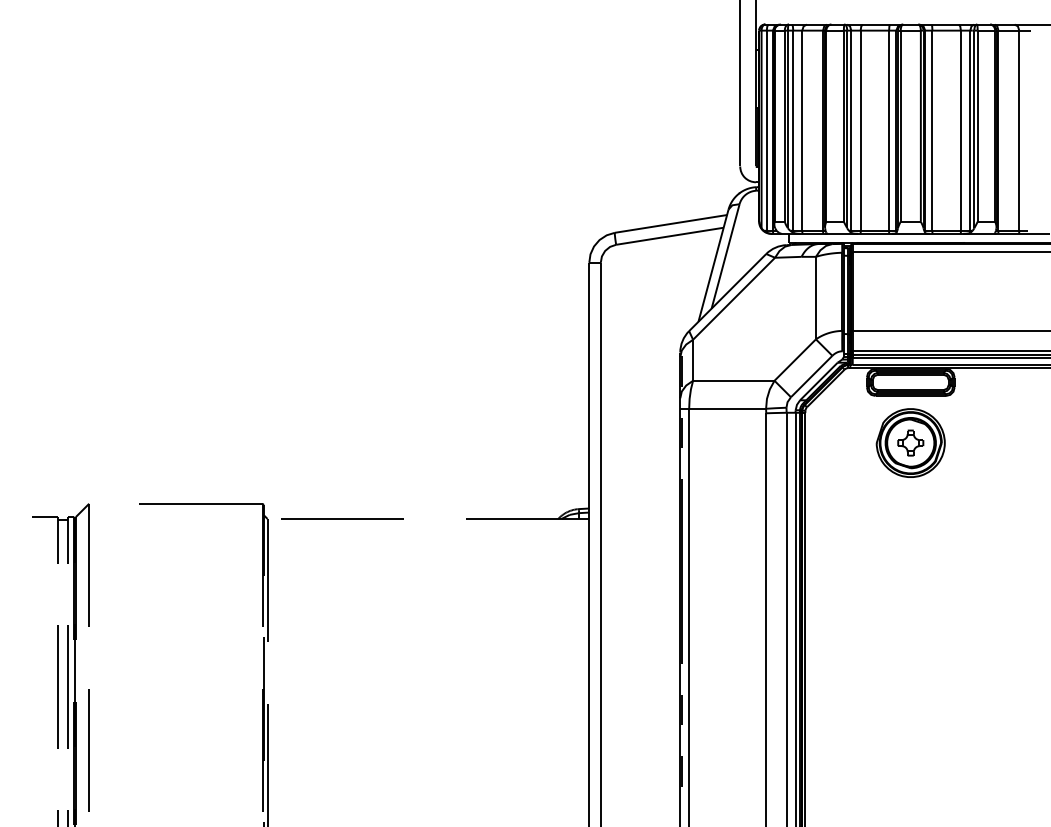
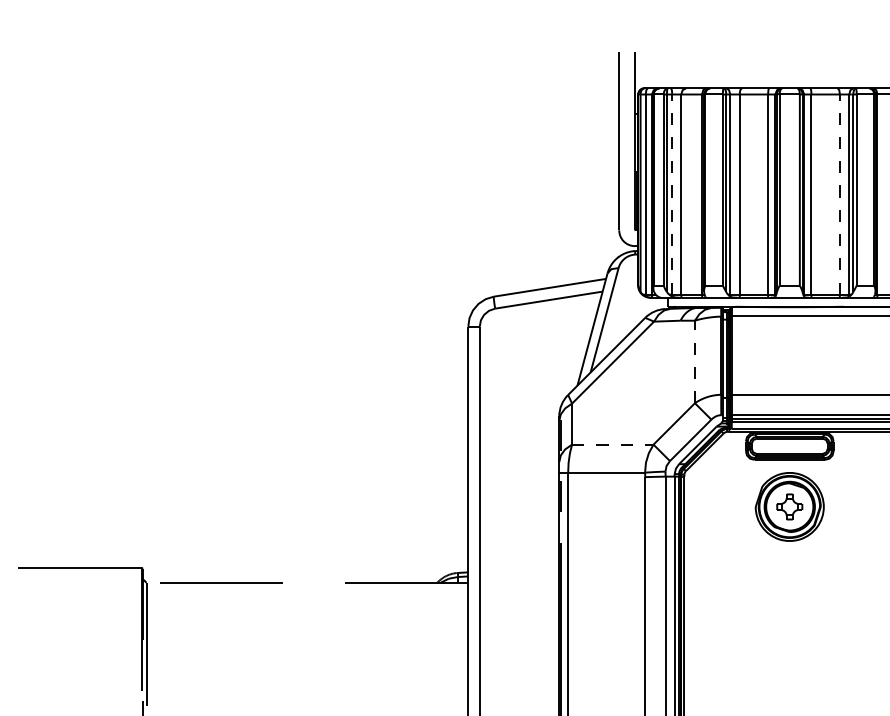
line: (793, 130) -> (672, 194), solid -> dashed
line: (960, 130) -> (839, 194), solid -> dashed
line: (815, 297) -> (694, 361), solid -> dashed
line: (733, 380) -> (612, 444), solid -> dashed

